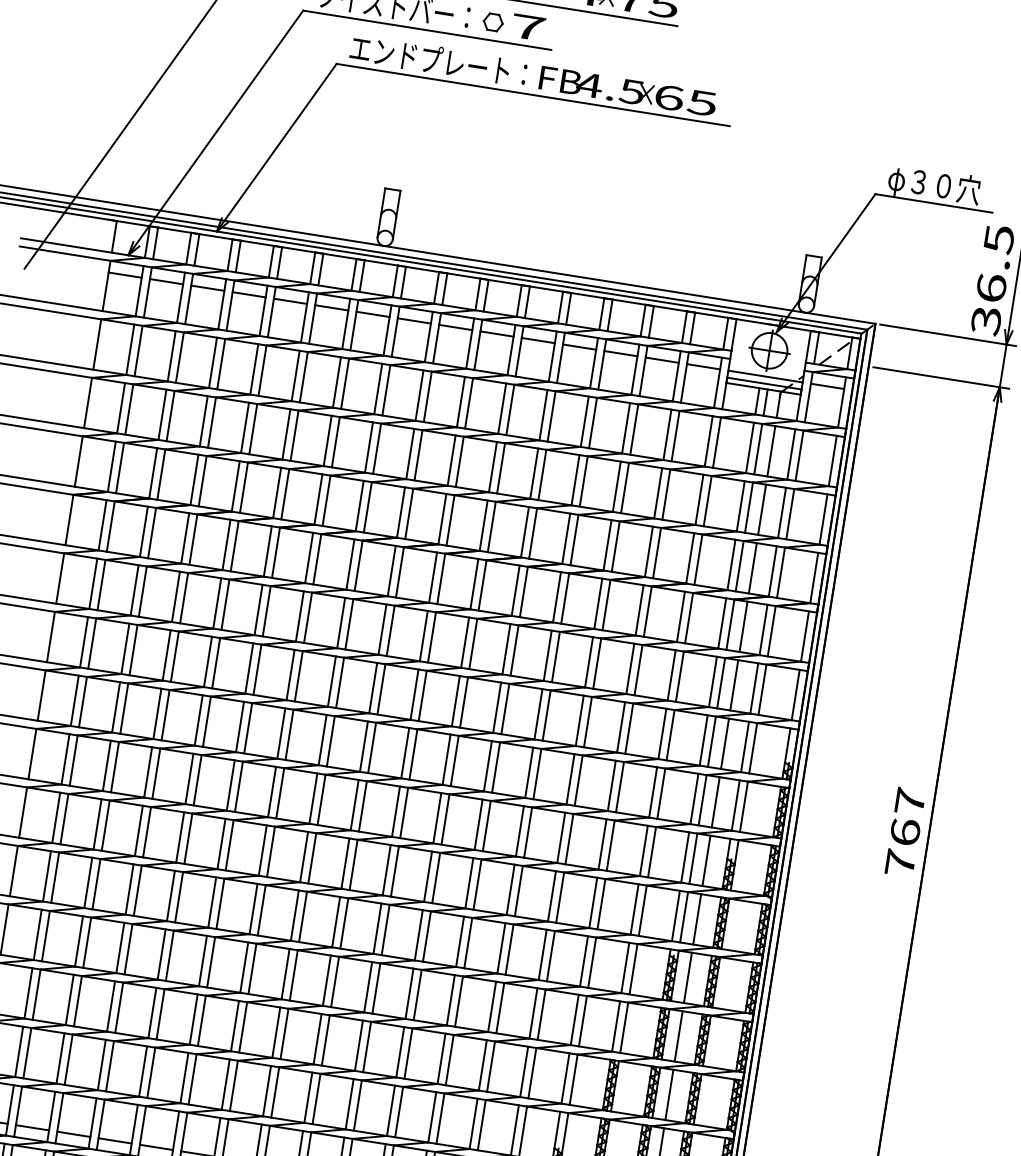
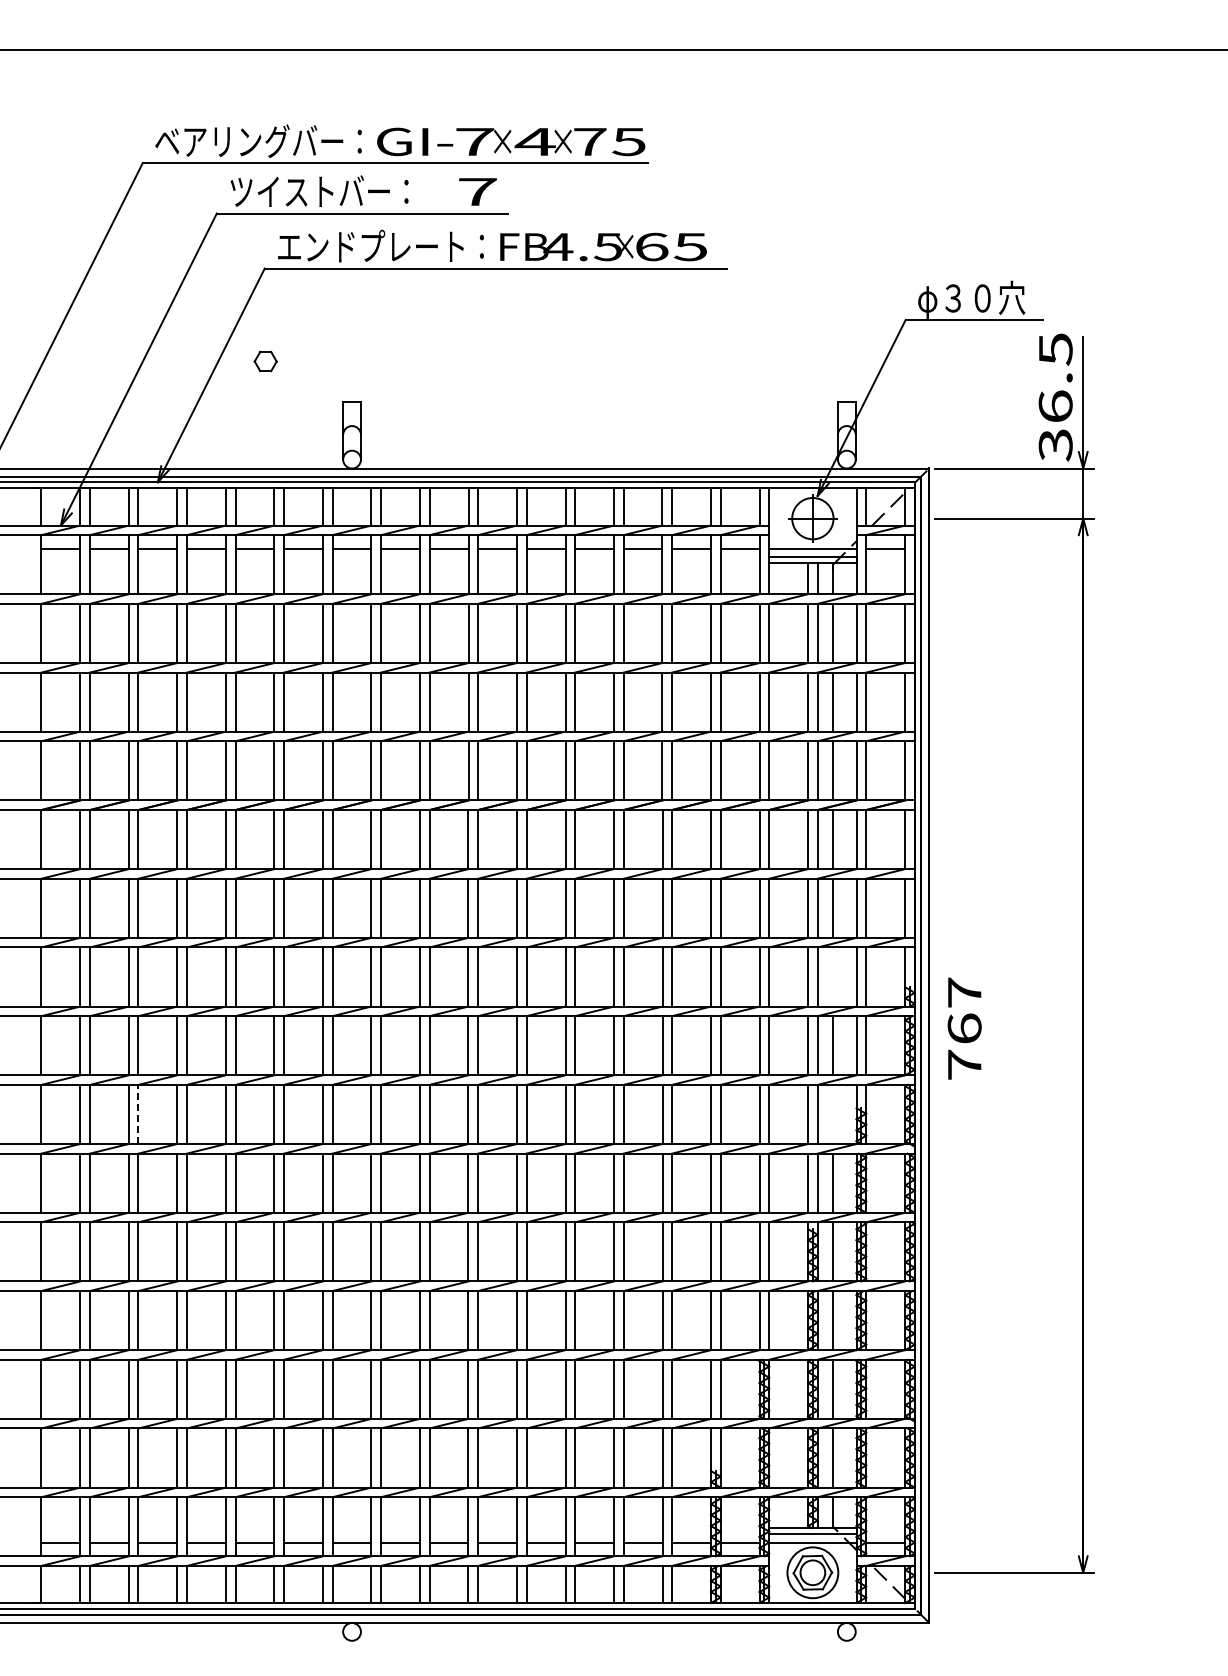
part: (493, 22) -> (265, 361), moved
line: (725, 743) -> (833, 976), removed
line: (115, 767) -> (138, 1114), solid -> dashed
text: (905, 832) -> (964, 1028), moved
line: (706, 860) -> (833, 1114), removed

